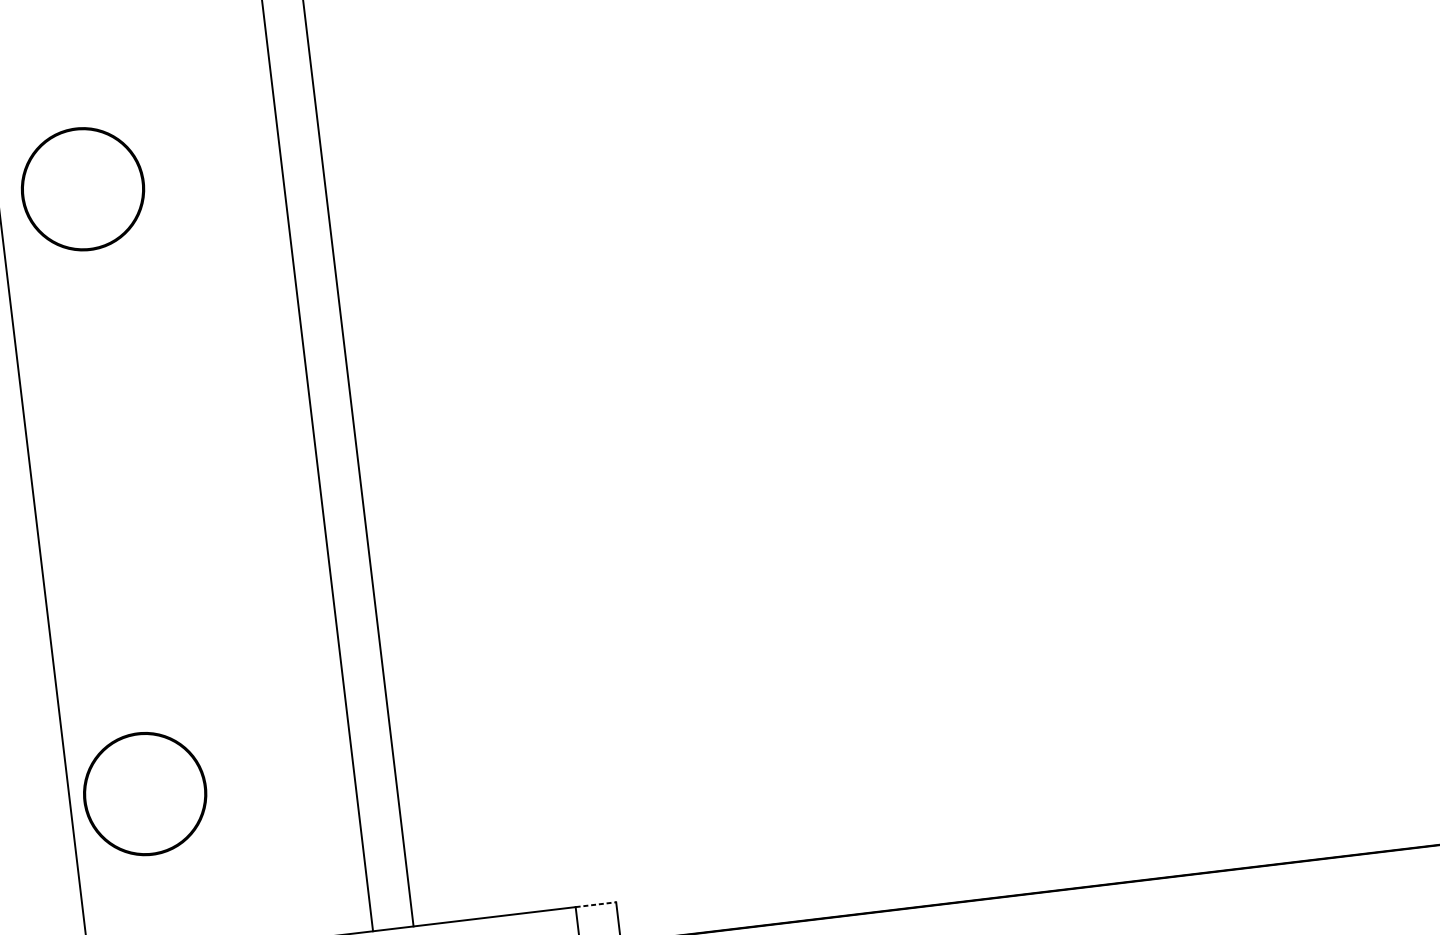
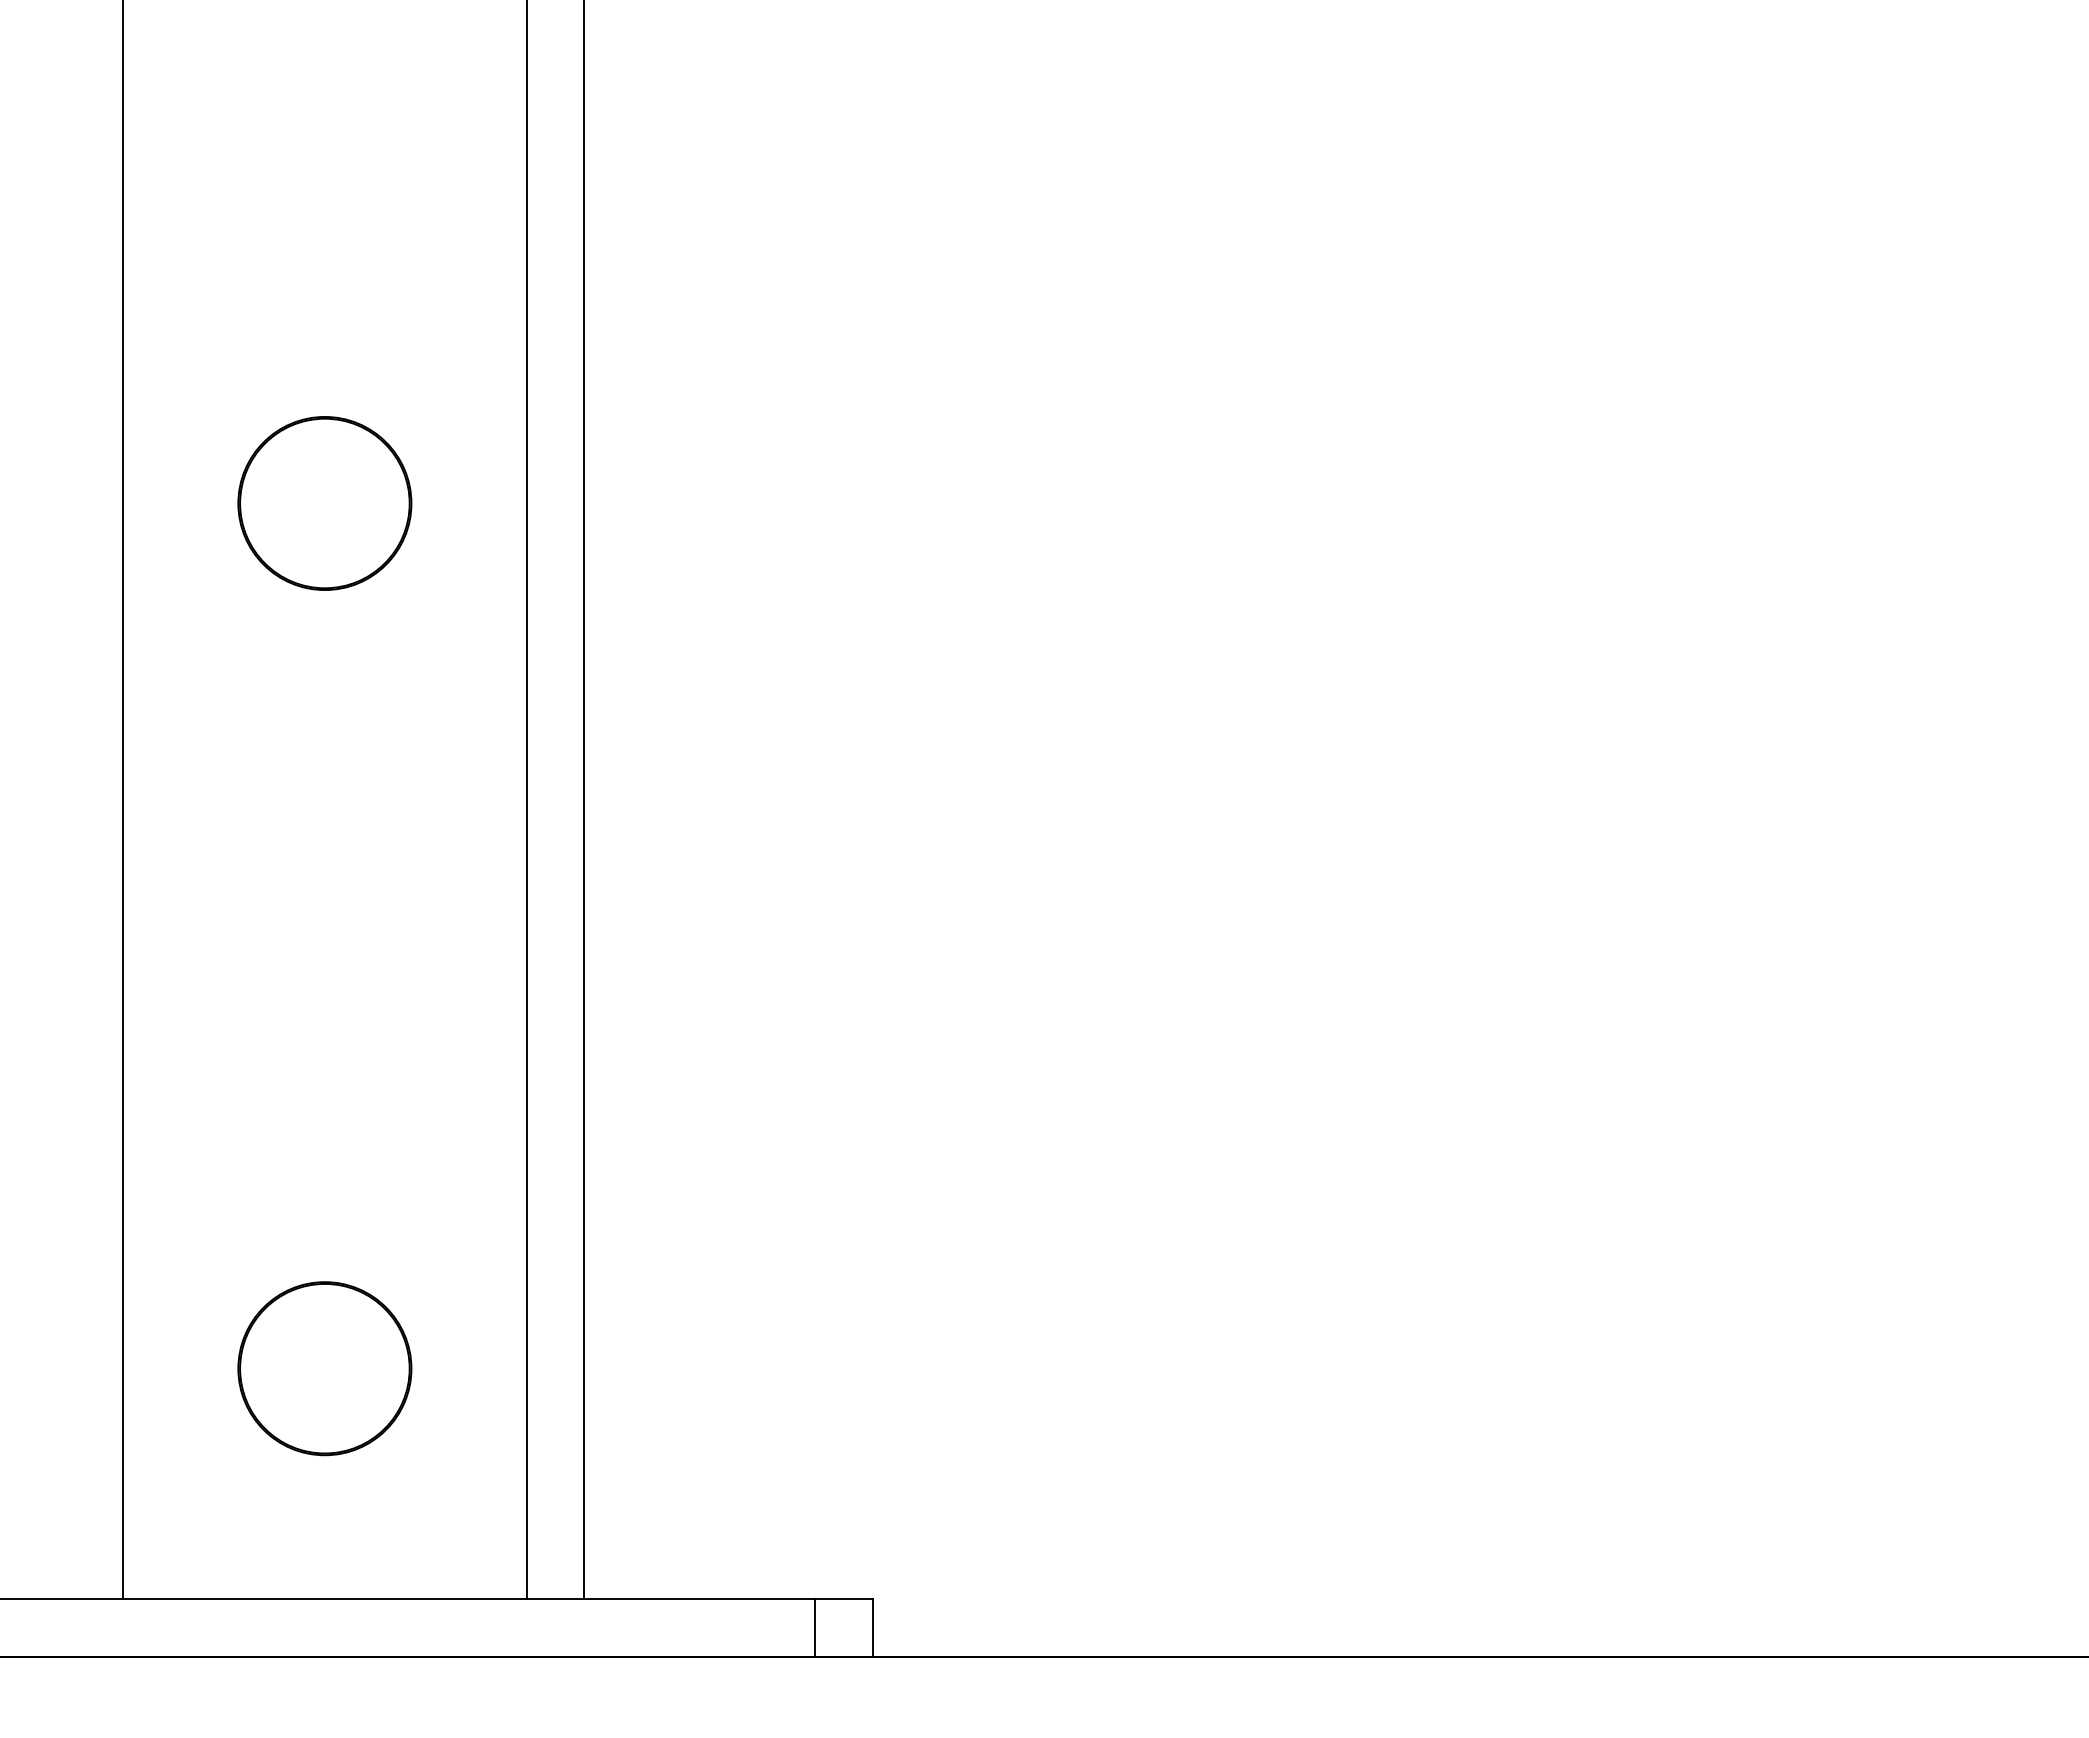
part: (82, 189) -> (324, 503), moved
part: (144, 793) -> (324, 1368), moved
line: (596, 904) -> (844, 1599), dashed -> solid

